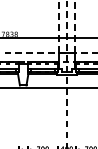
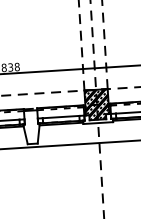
hatch: (66, 62) -> (96, 104), added

